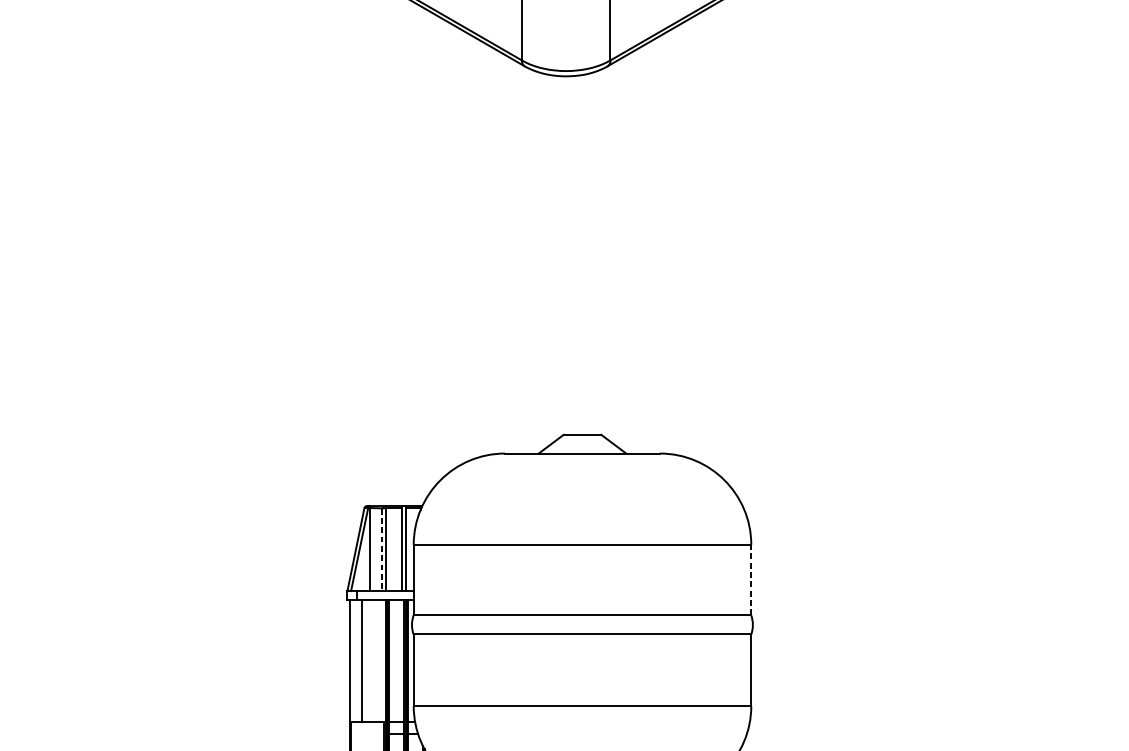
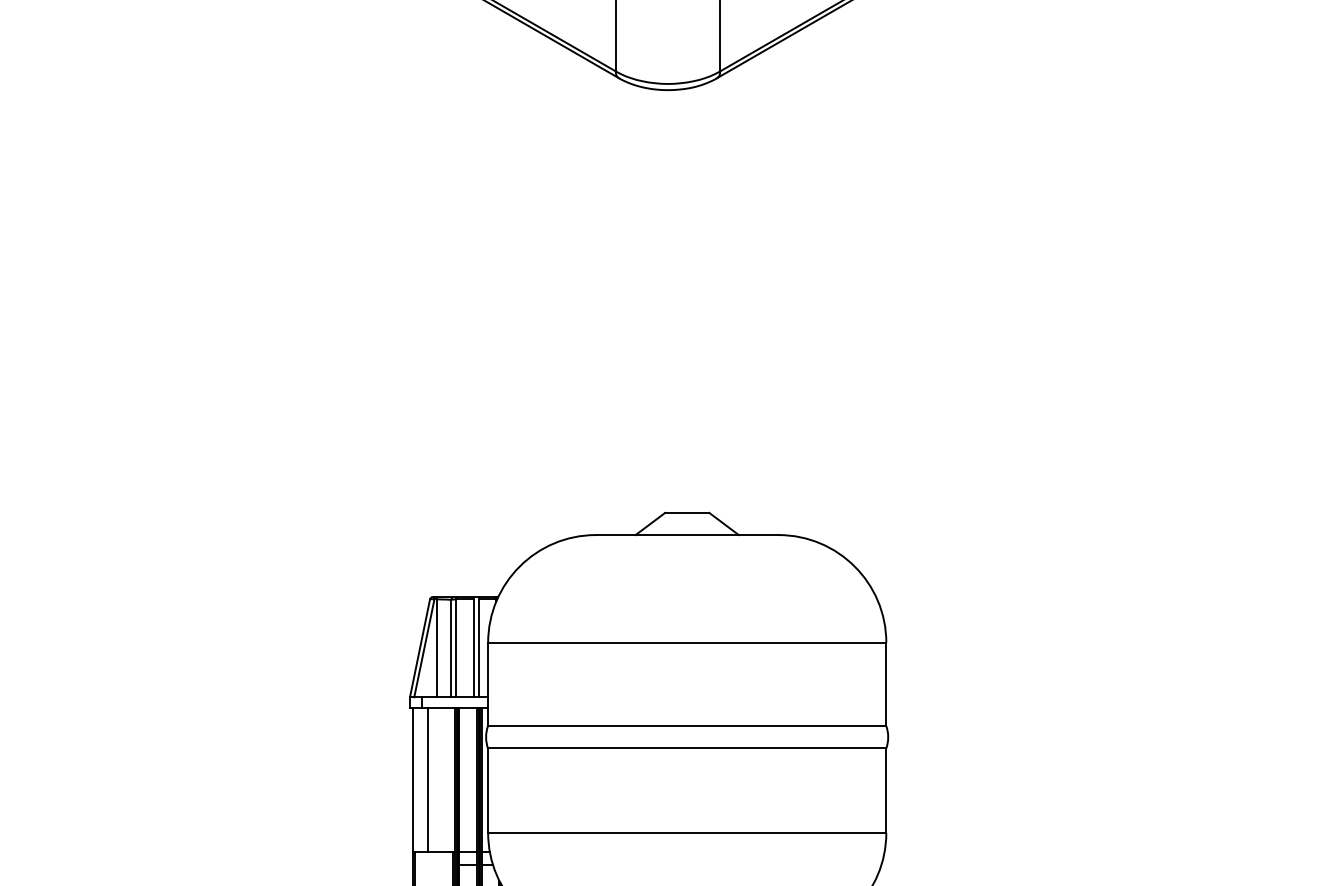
line: (382, 549) -> (451, 648), dashed -> solid
line: (751, 580) -> (886, 684), dashed -> solid

